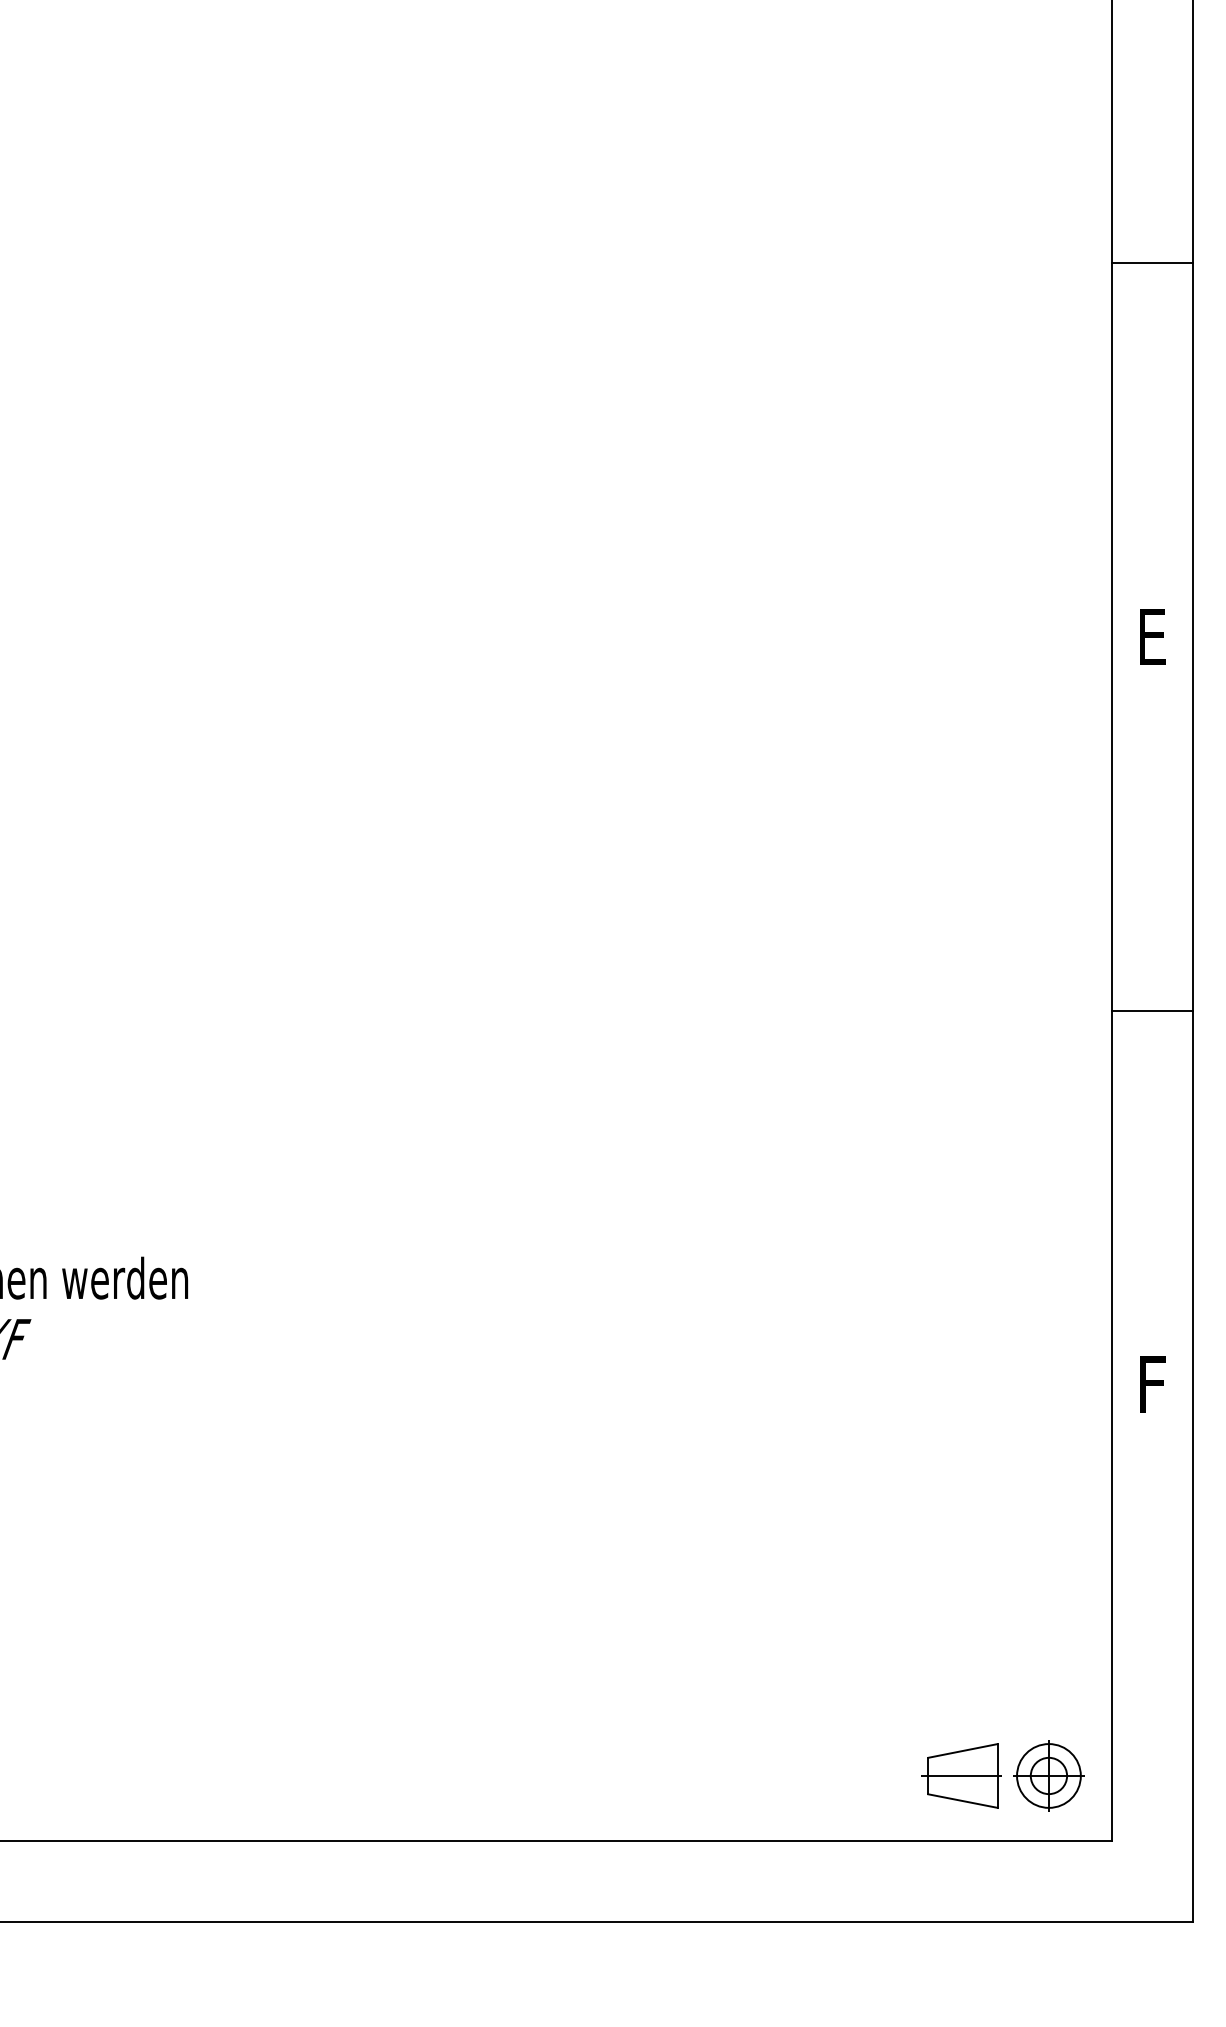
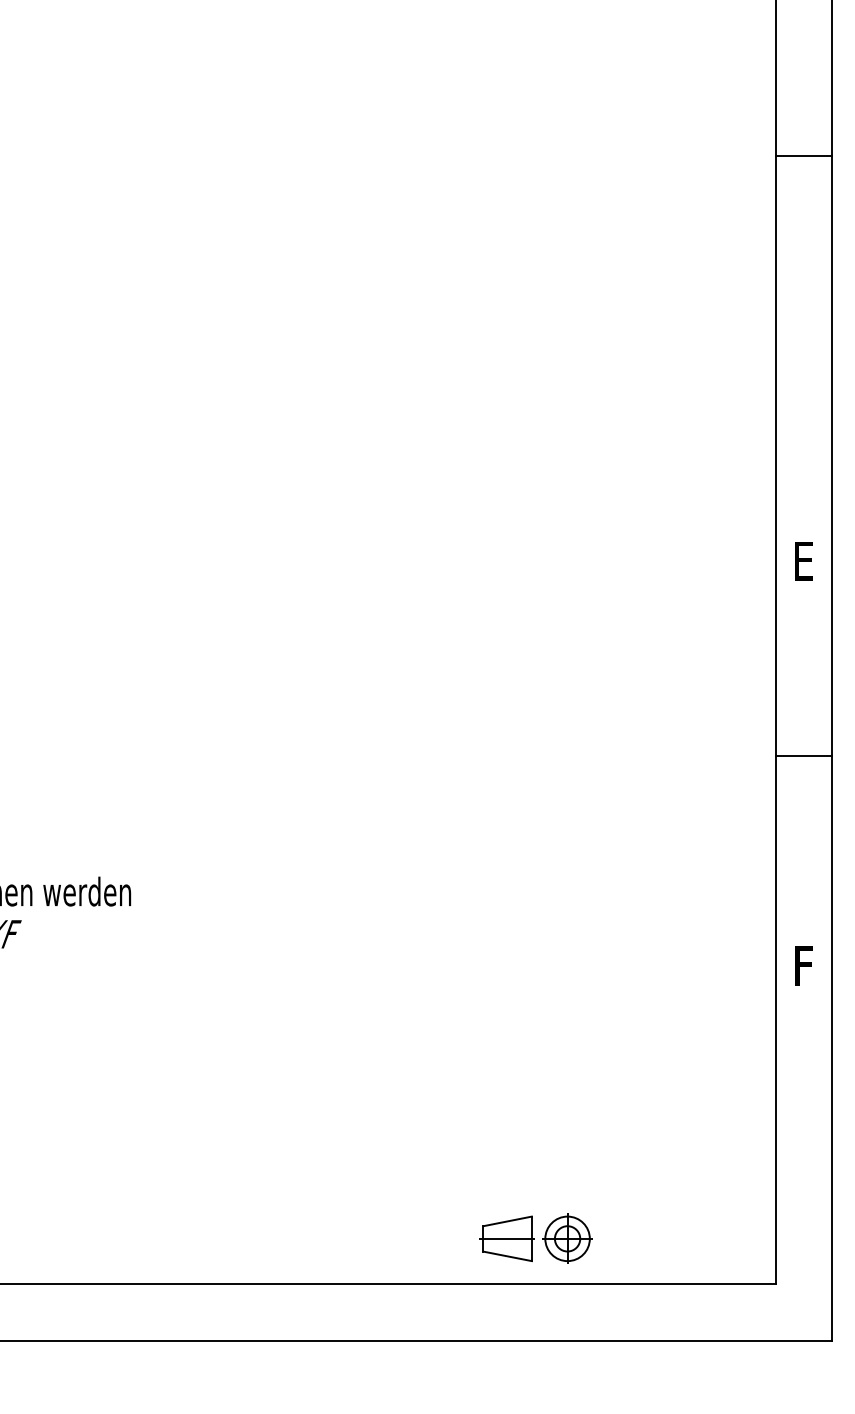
line: (1152, 263) -> (803, 156), moved
text: (1152, 637) -> (803, 561), moved
line: (1152, 1011) -> (803, 756), moved
part: (1002, 1775) -> (535, 1238), moved

